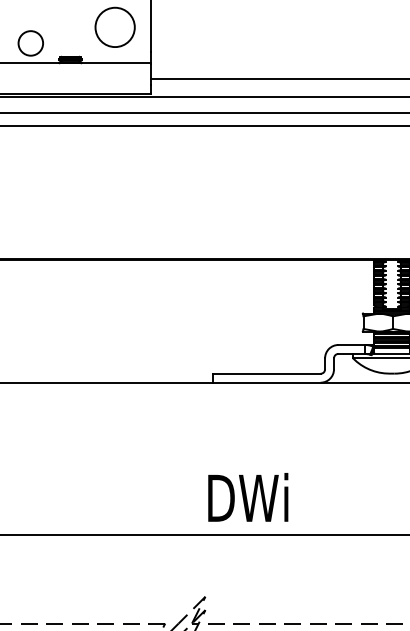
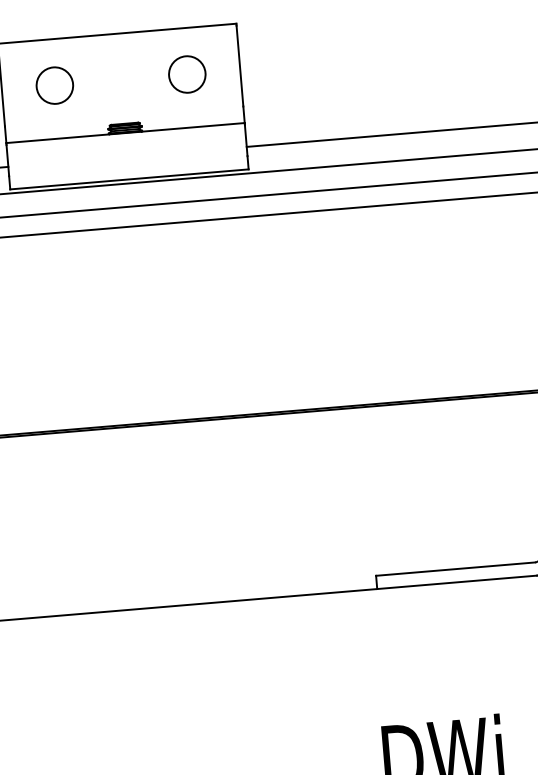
circle: (114, 27) -> (186, 74), size x0.62
circle: (30, 43) -> (54, 85), moved

